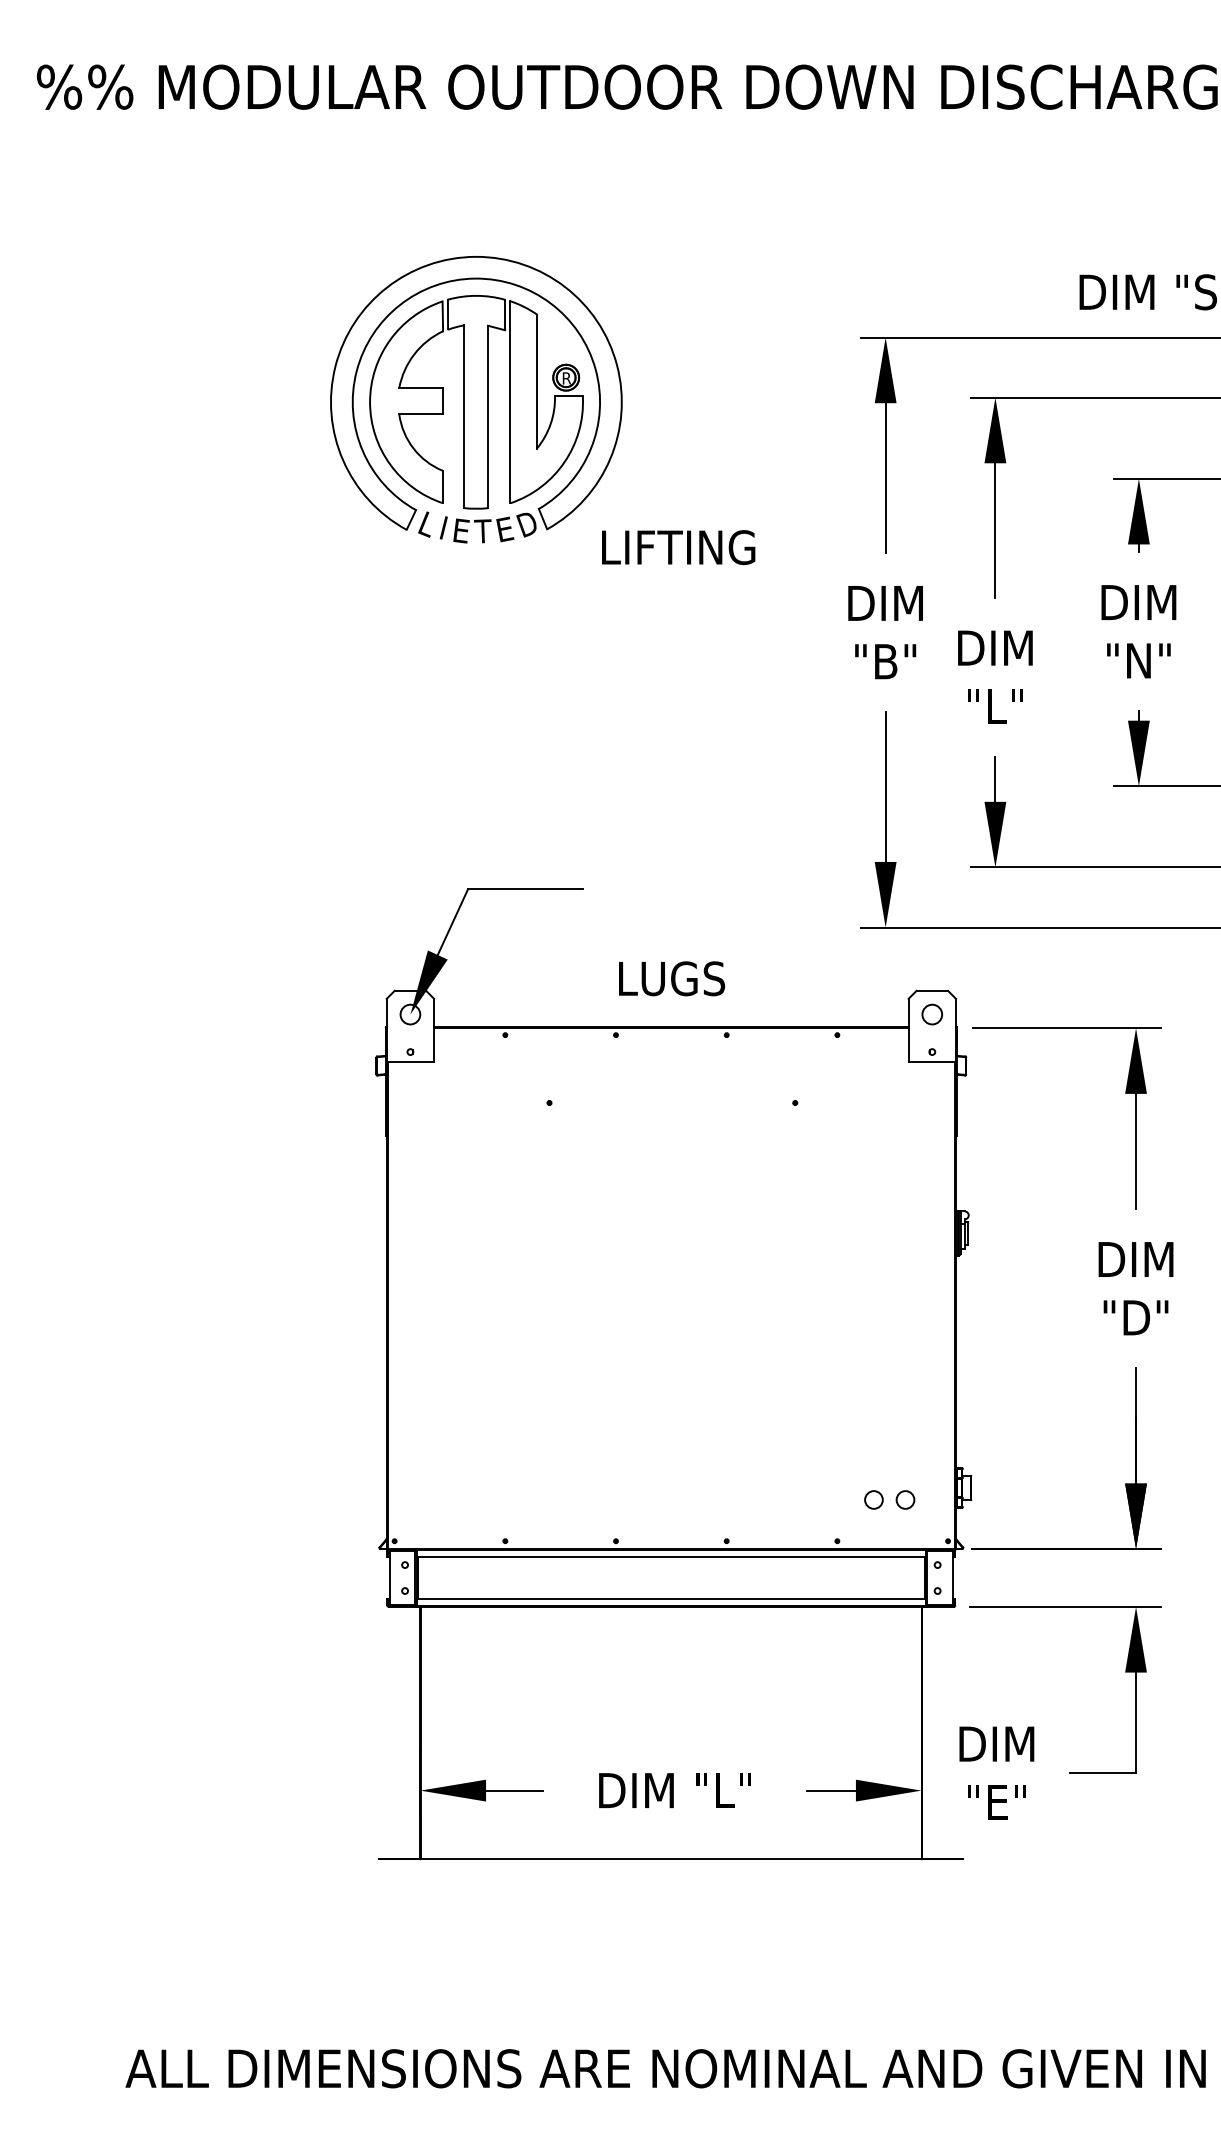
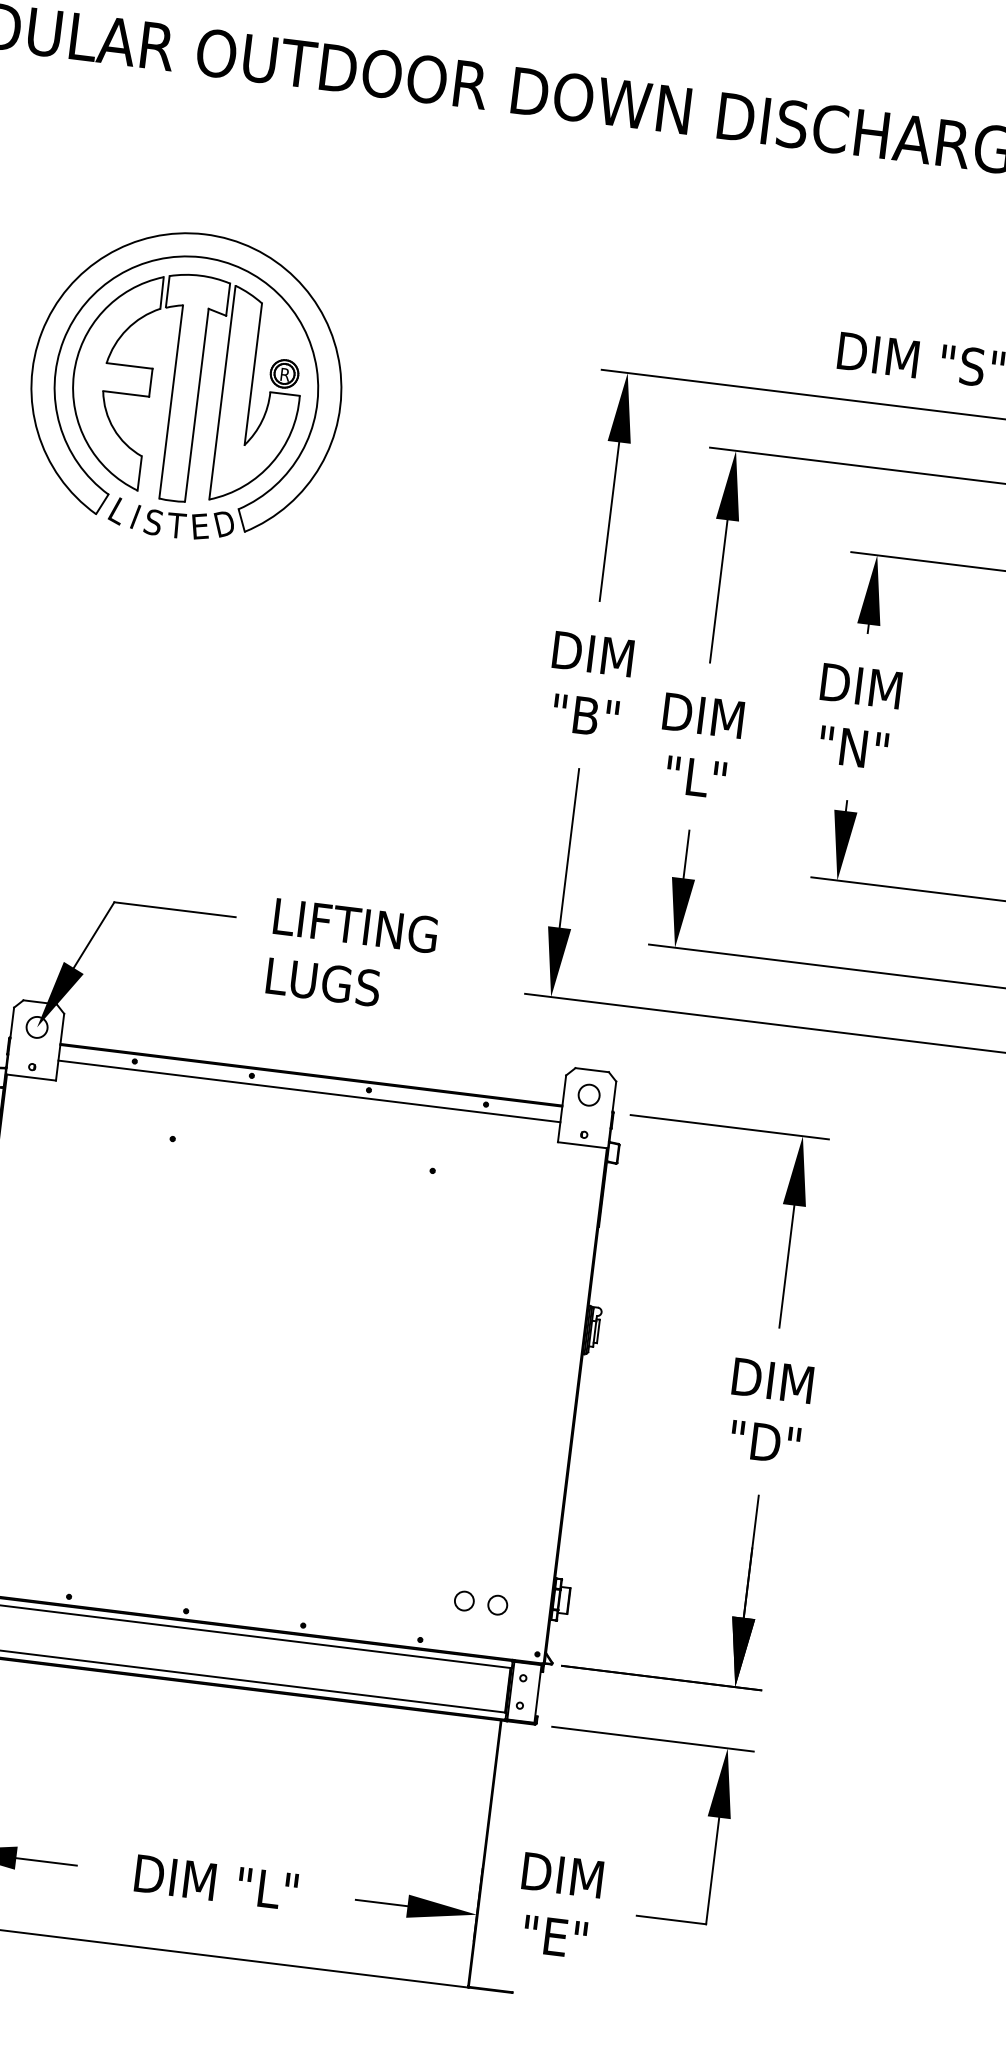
text: (460, 530) -> (152, 521), E -> S
text: (678, 547) -> (355, 925), moved
text: (672, 978) -> (324, 982), moved
line: (671, 1043) -> (309, 1091), added

